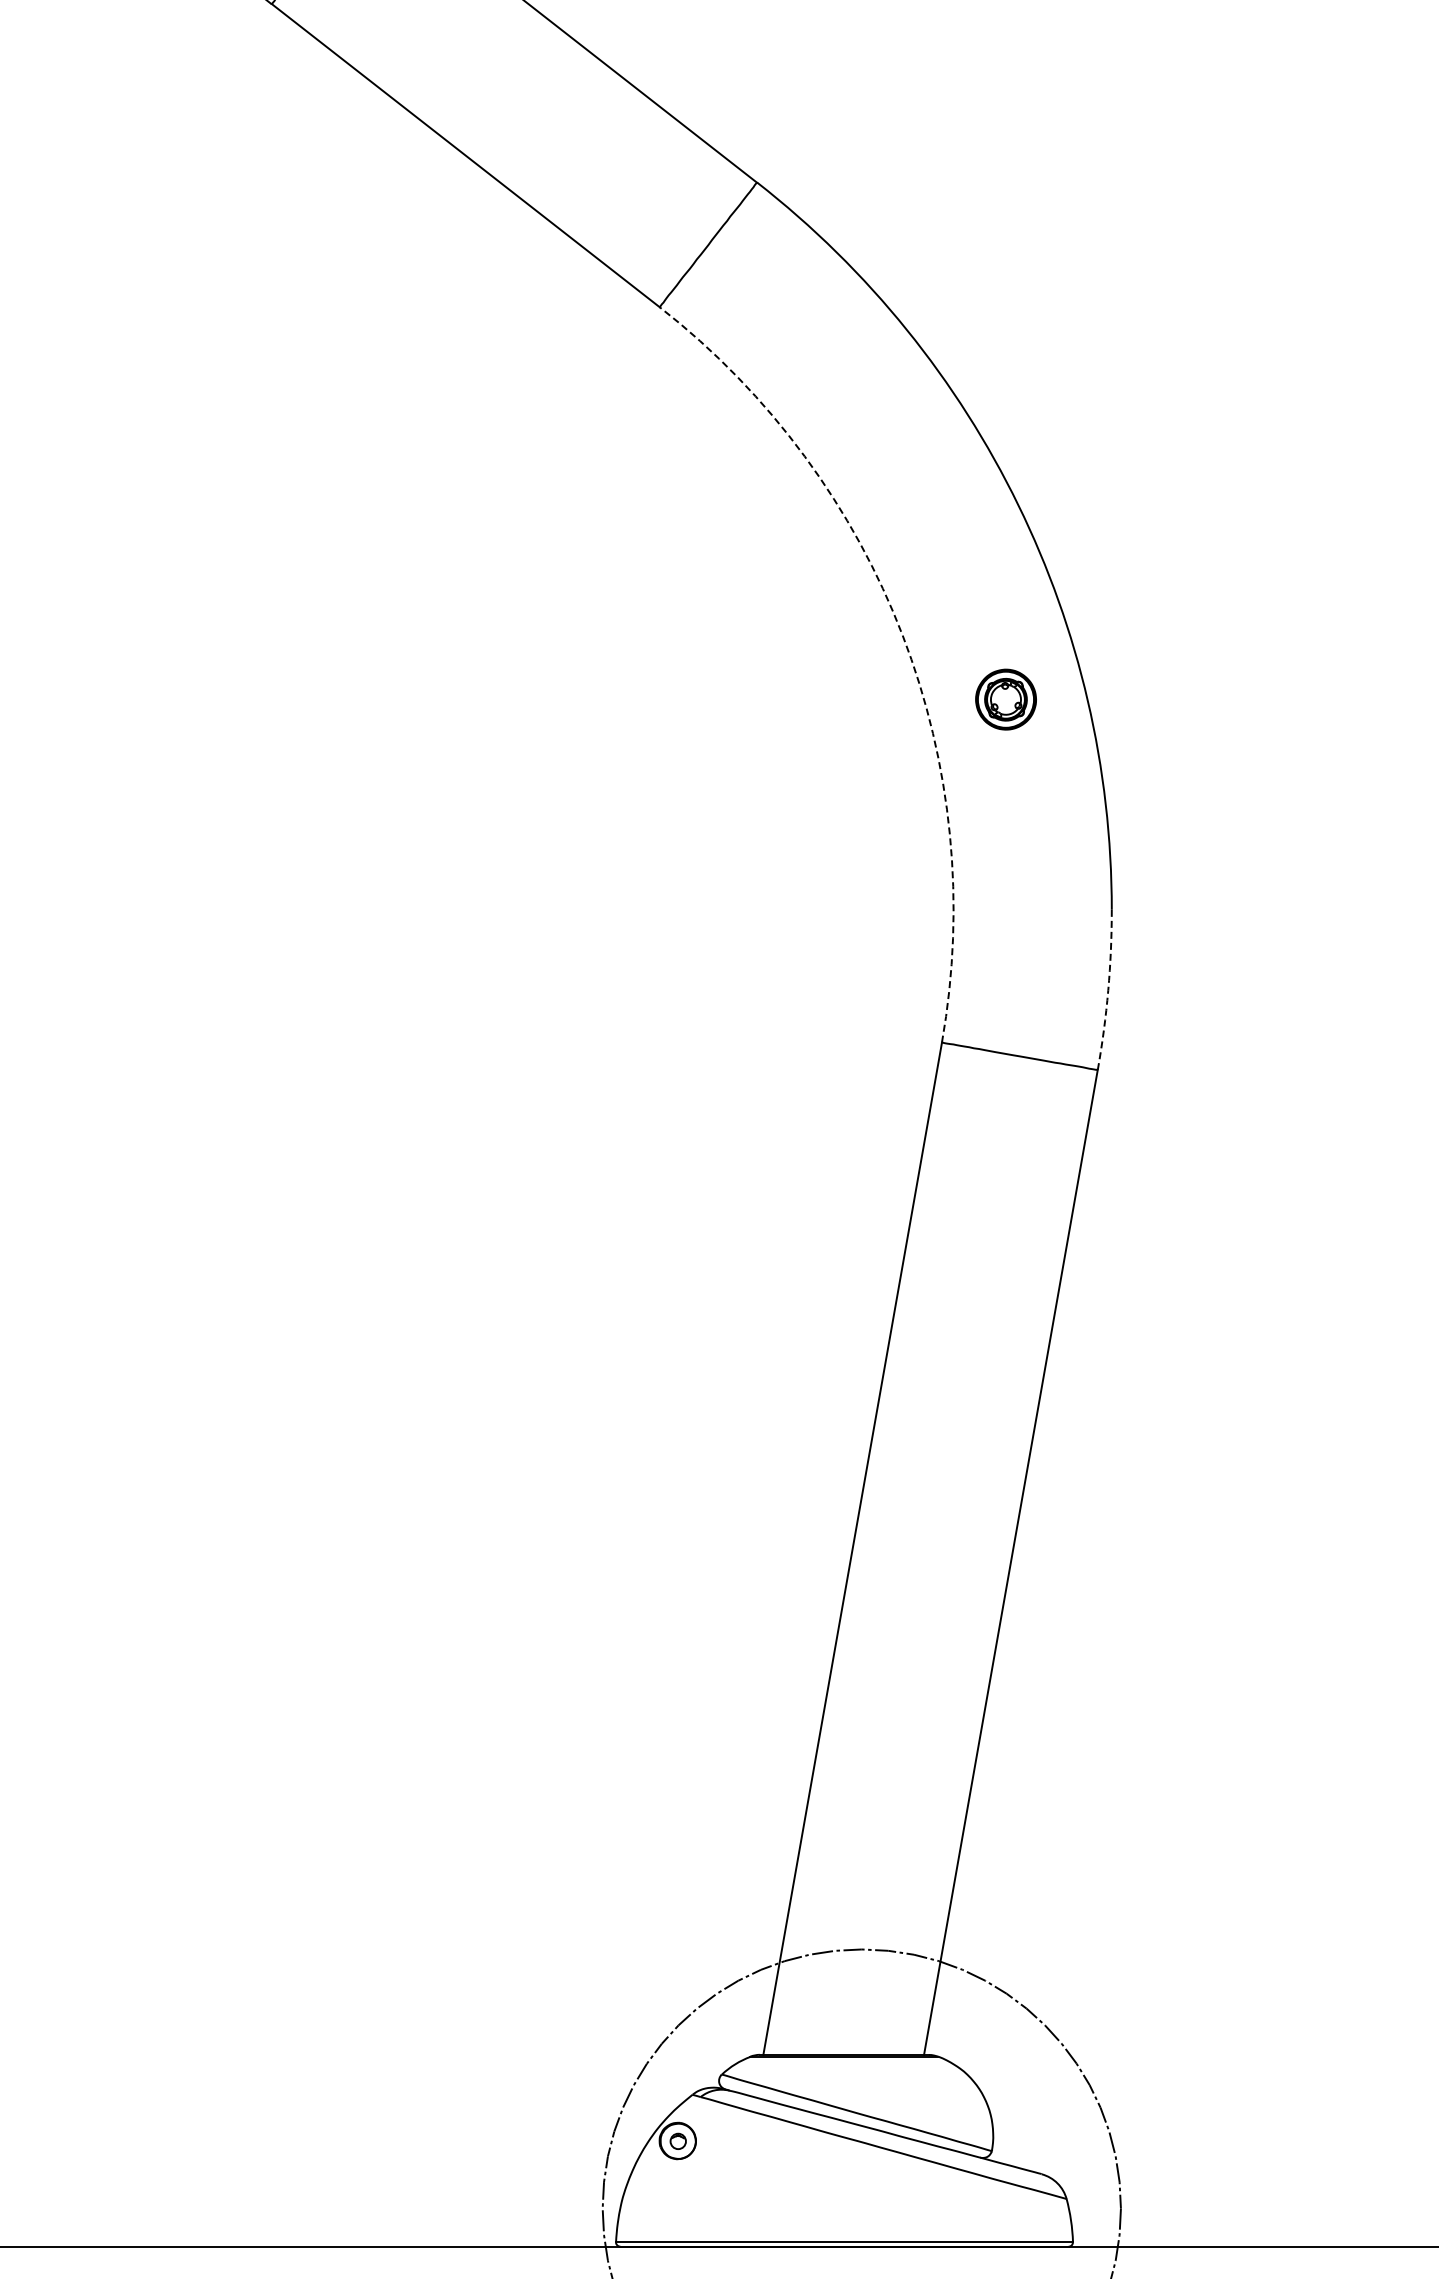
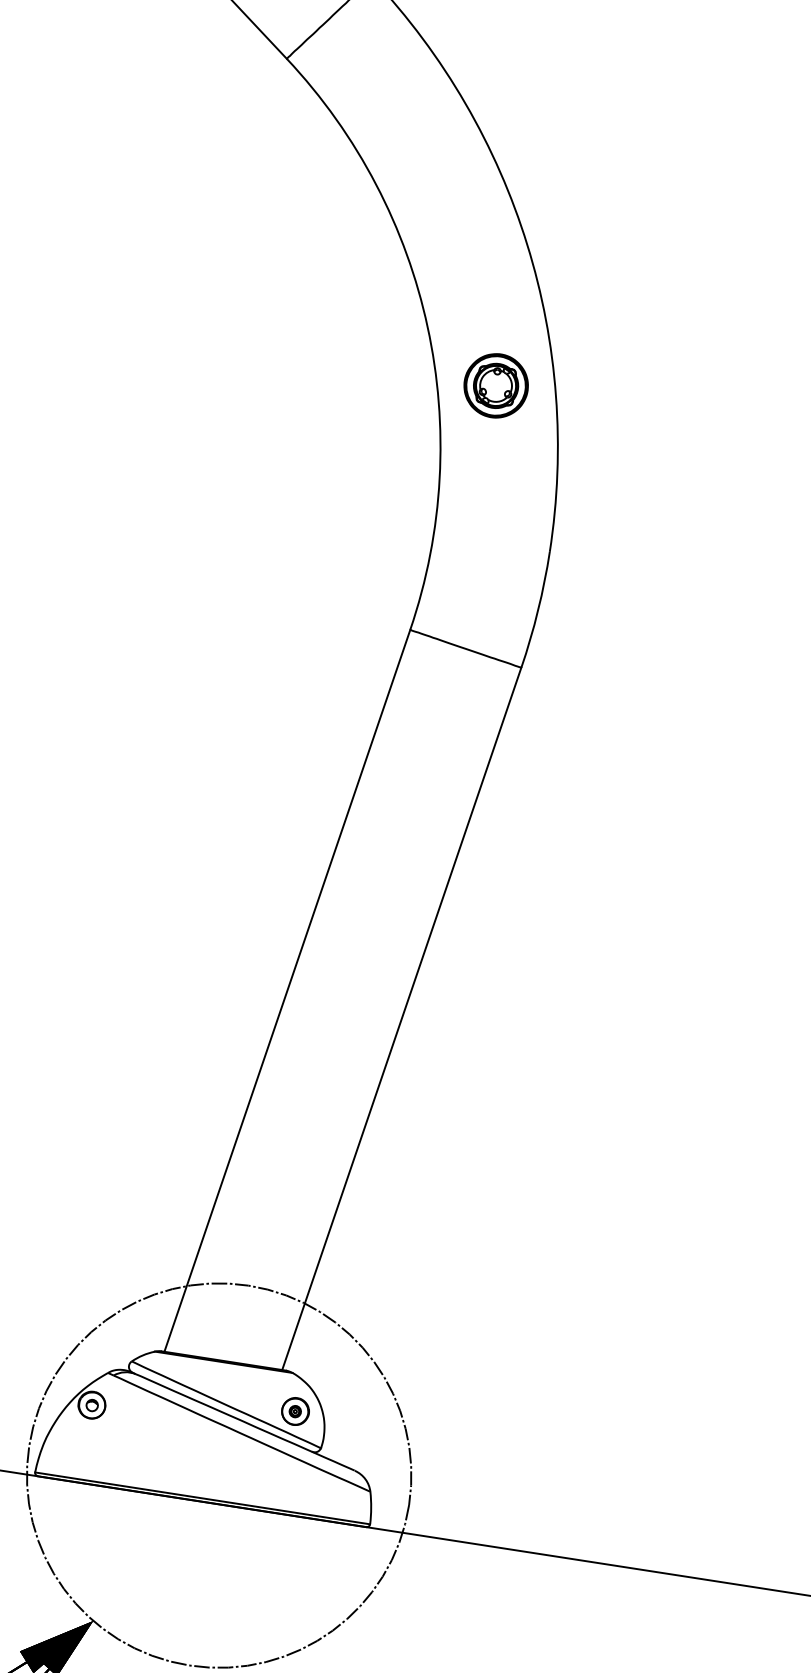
arc: (902, 635) -> (427, 327), dashed -> solid
part: (1005, 699) -> (495, 385), size x1.43
arc: (1108, 990) -> (538, 610), dashed -> solid
part: (950, 2107) -> (295, 1411), added

